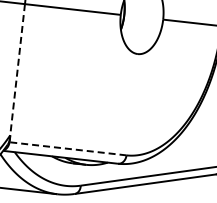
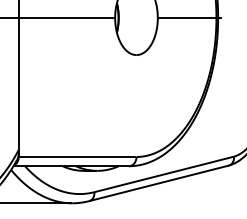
line: (17, 69) -> (18, 83), dashed -> solid
line: (67, 148) -> (77, 156), dashed -> solid

